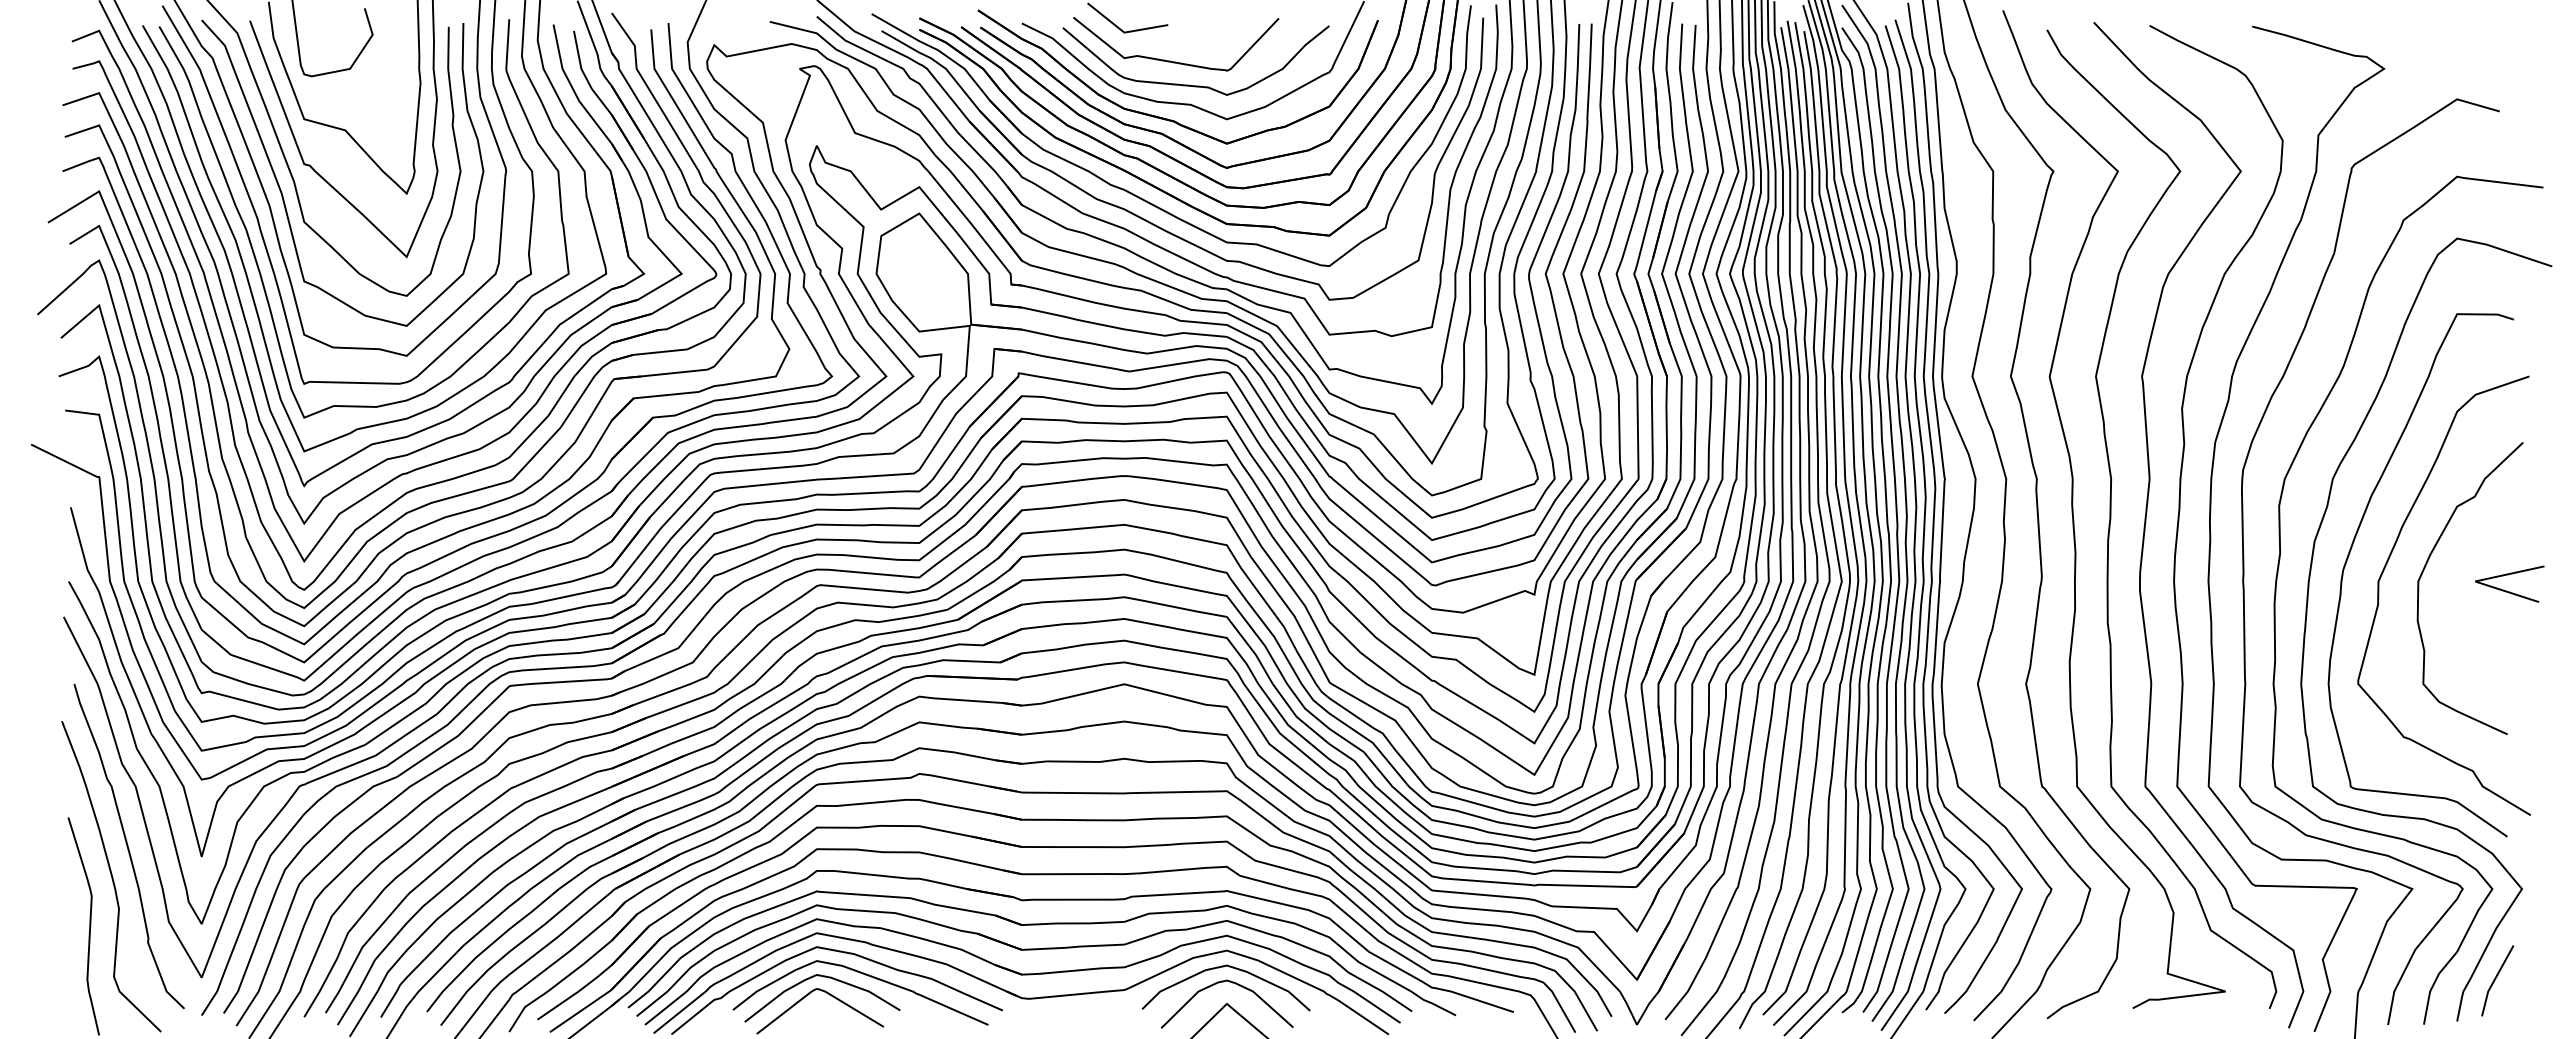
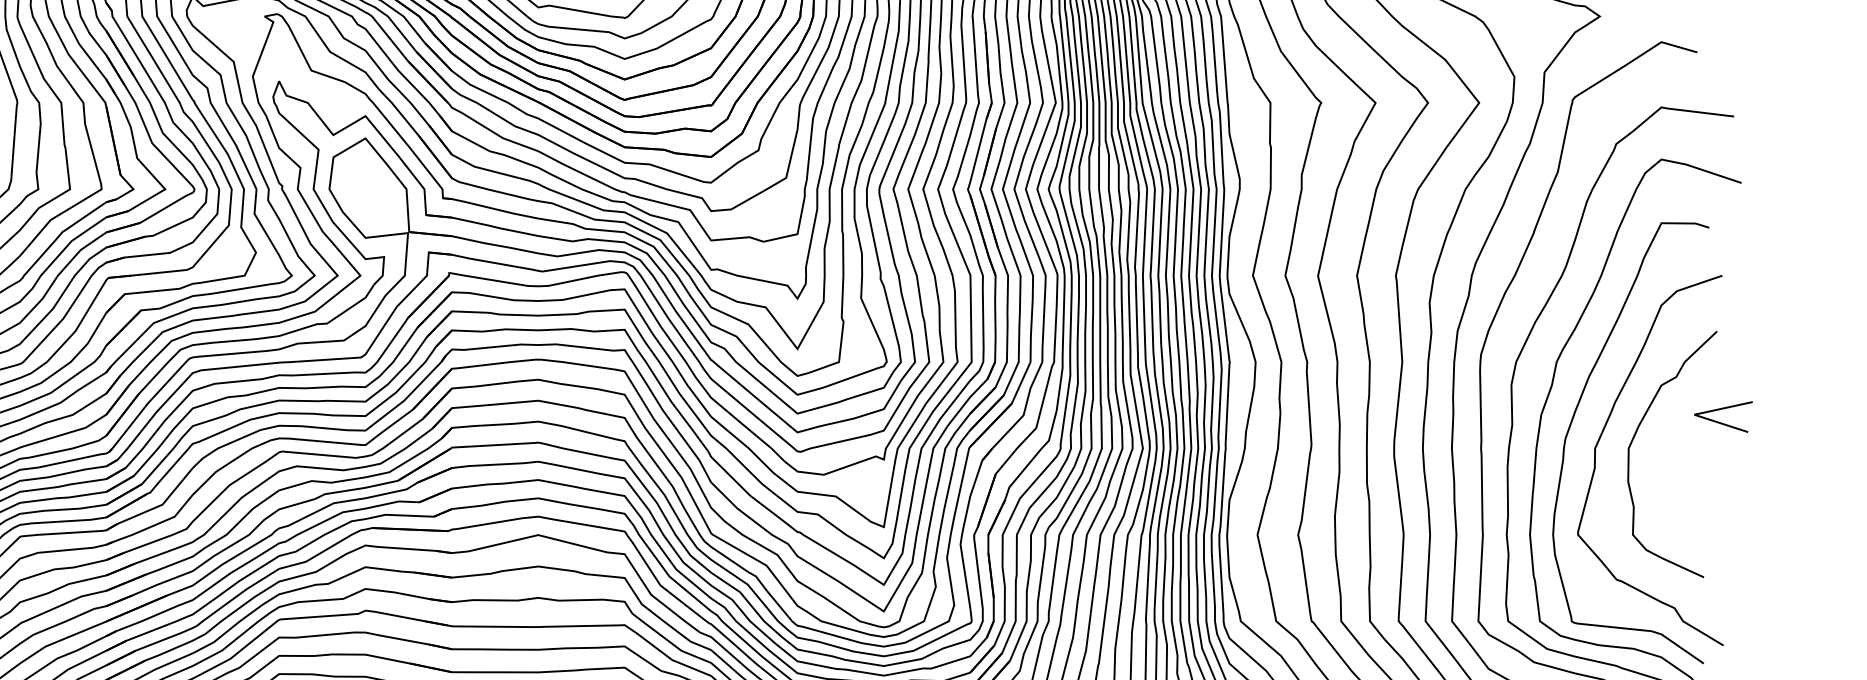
line: (2506, 590) -> (1720, 422), moved

